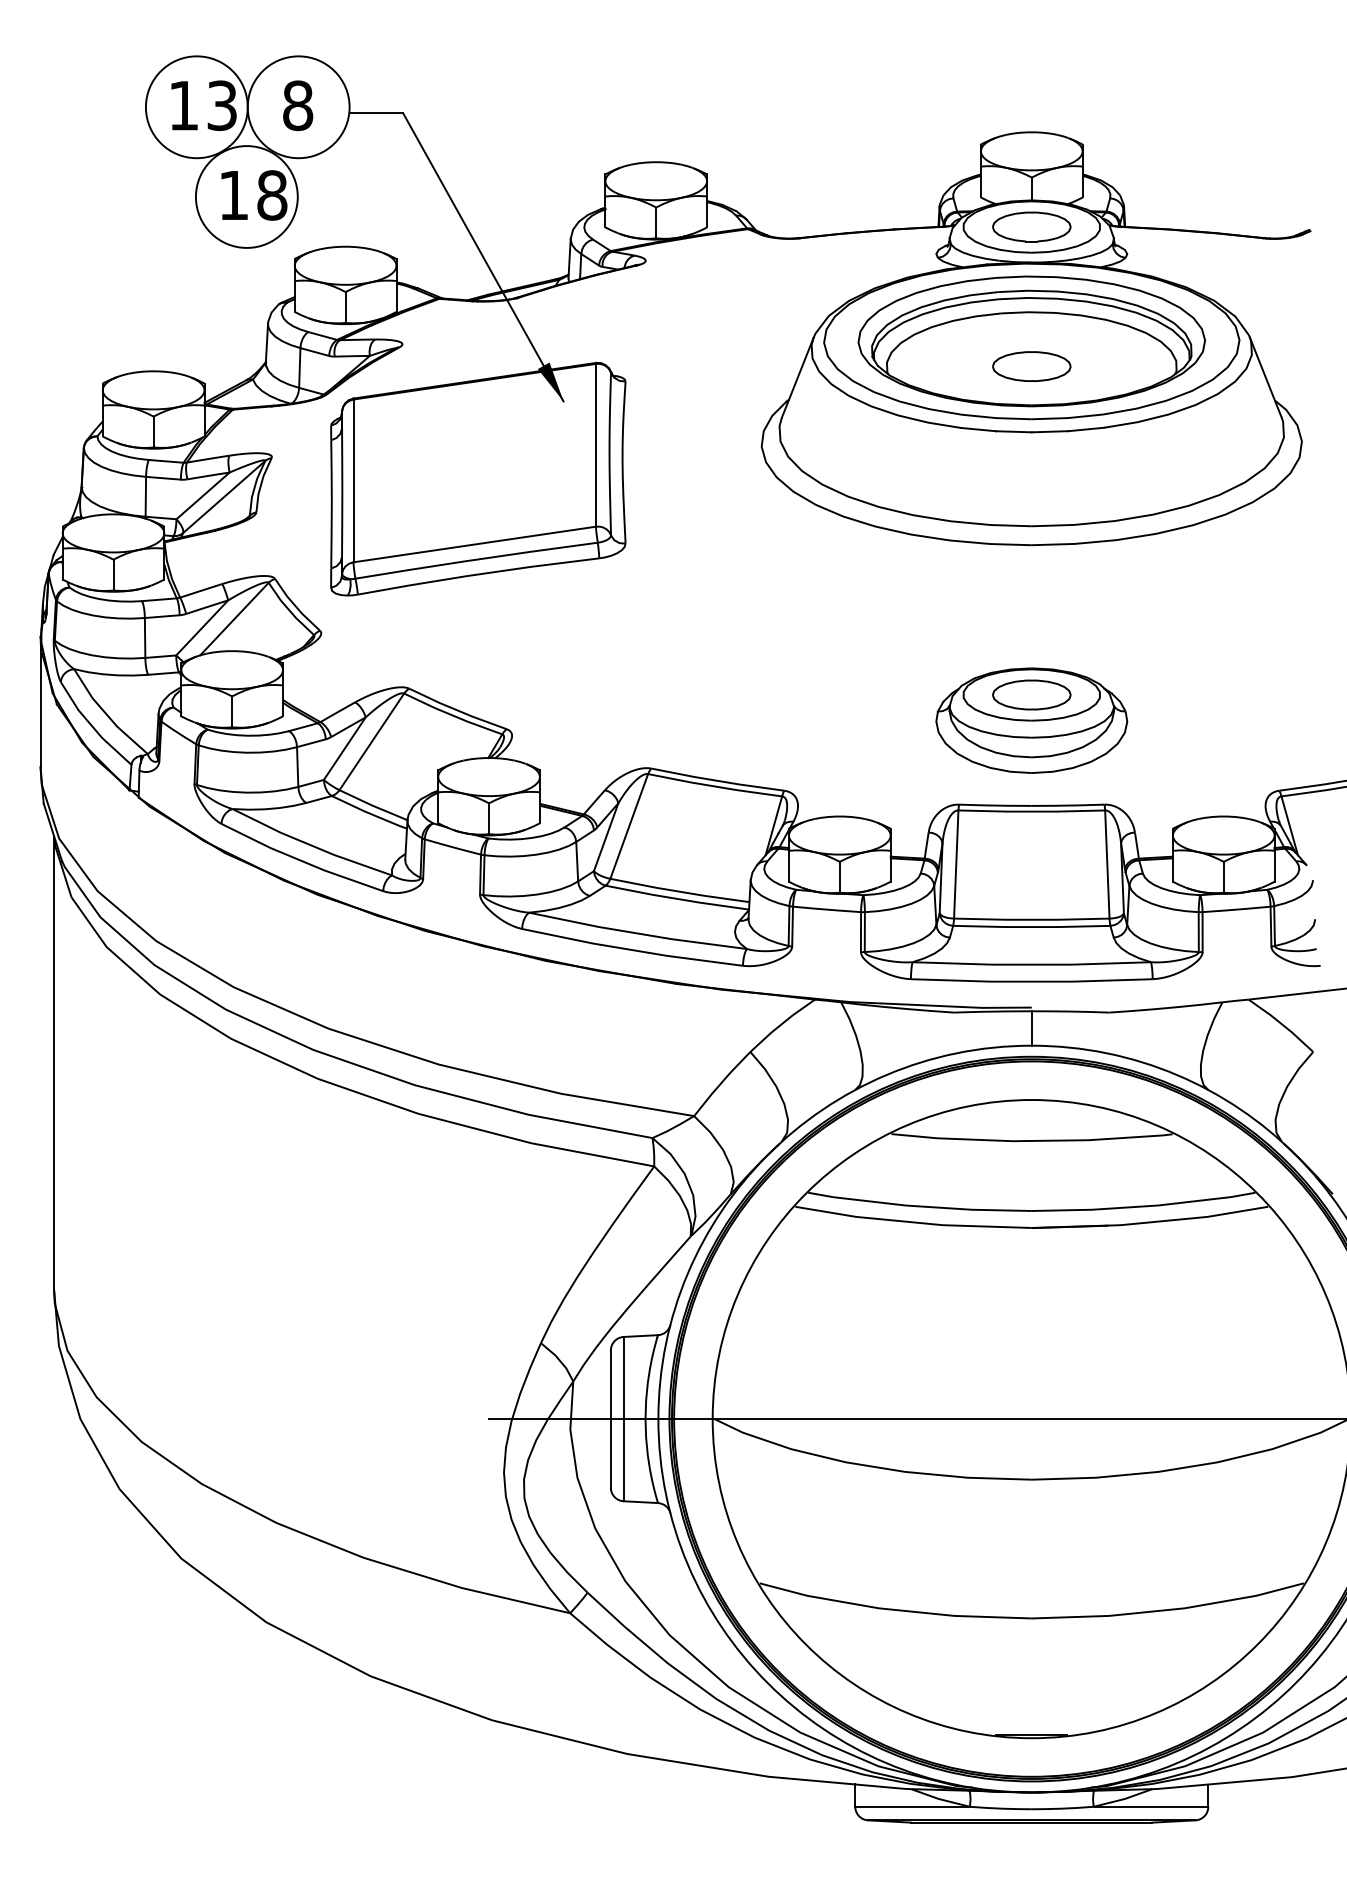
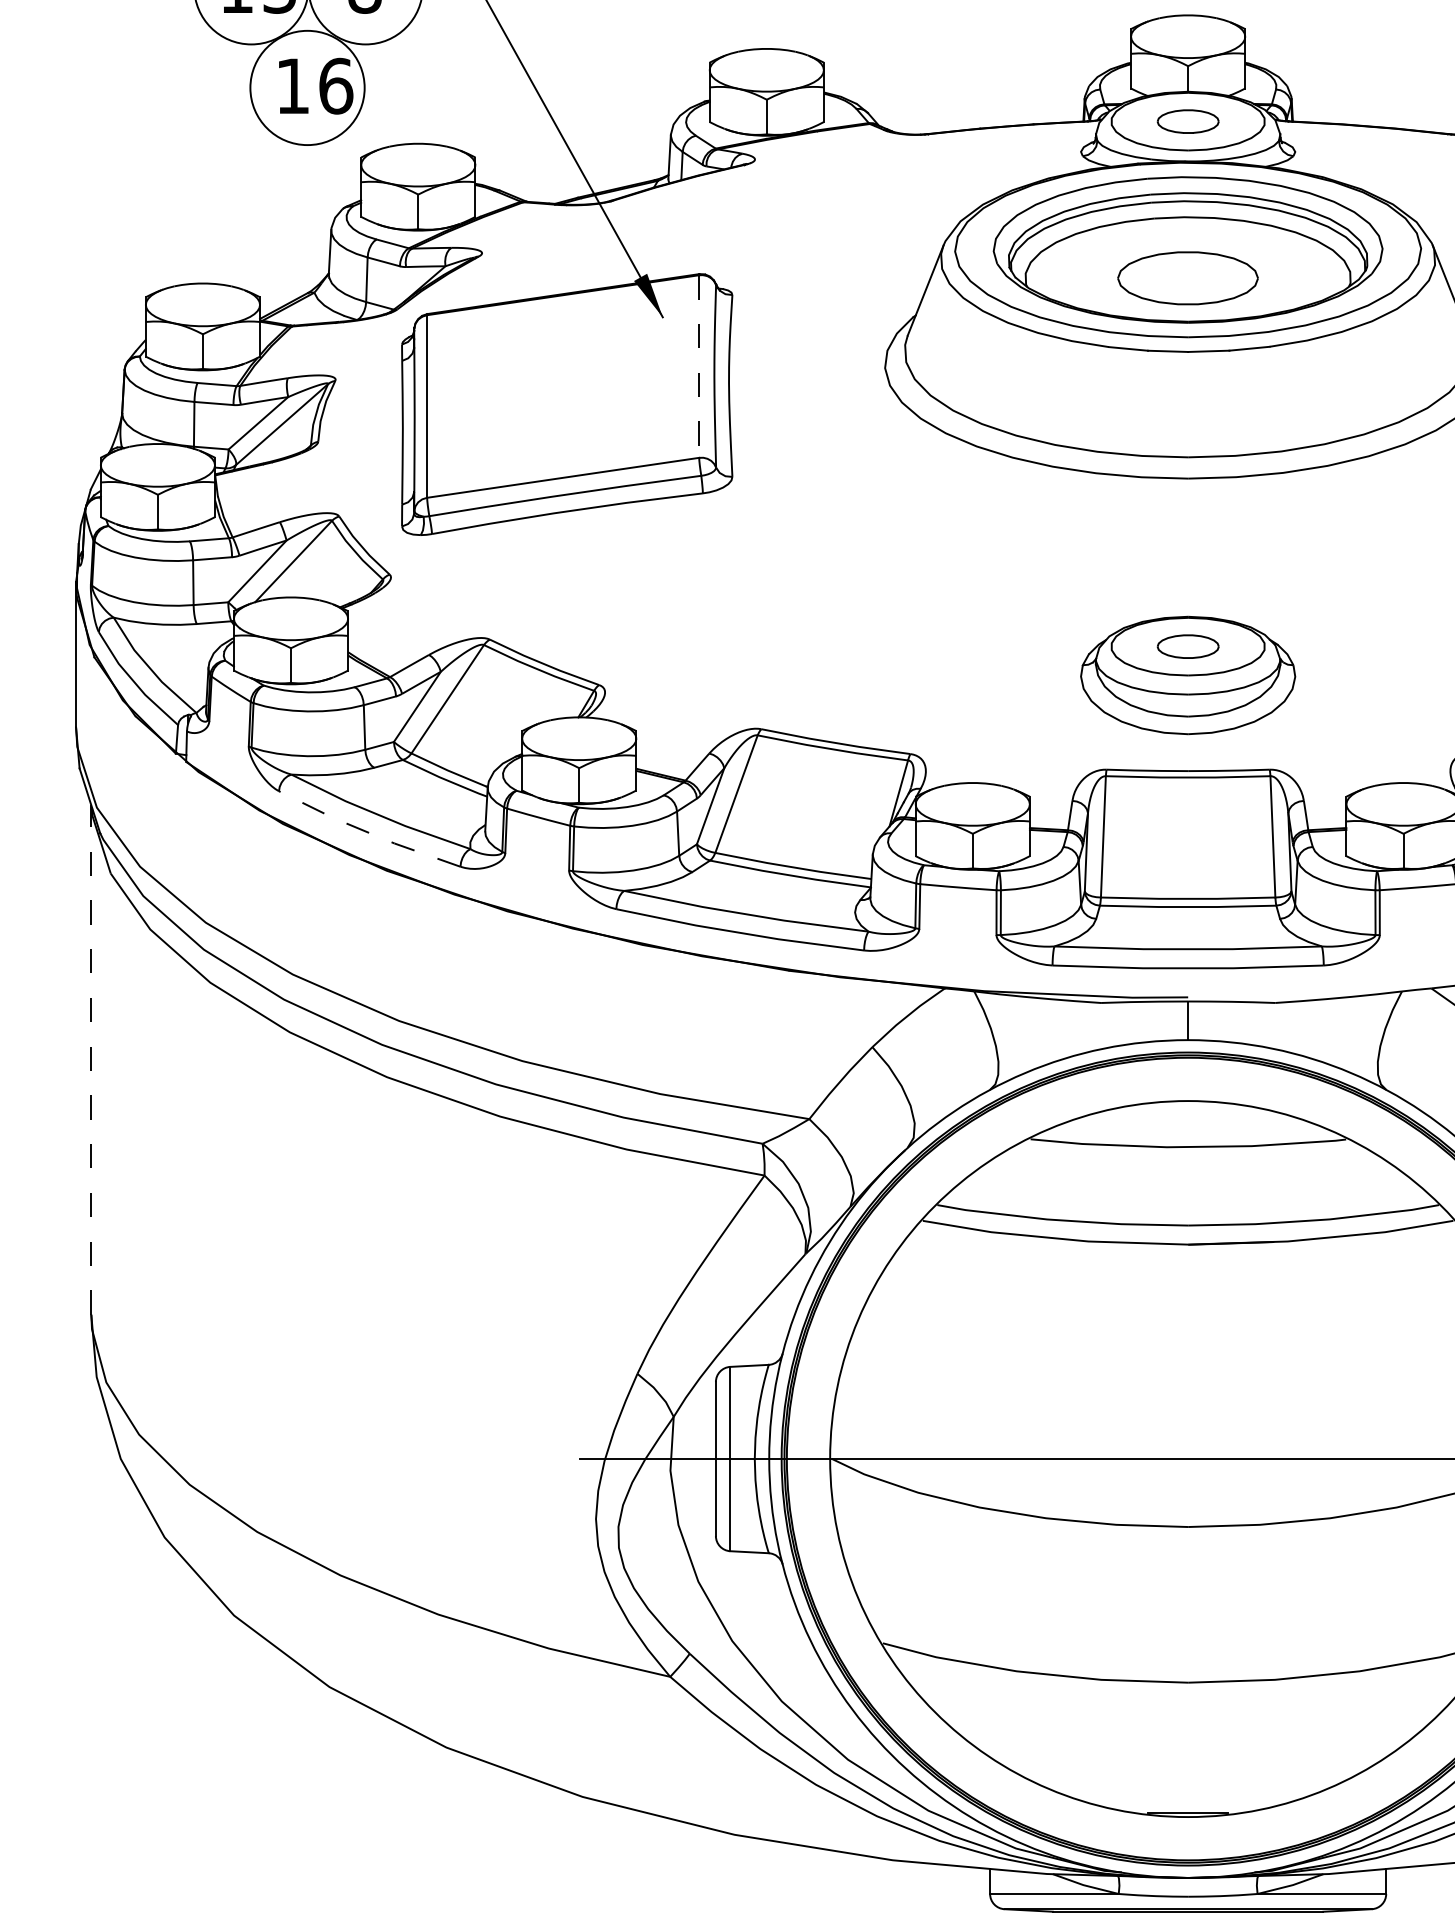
text: (272, 195) -> (336, 86), 18 -> 16
part: (1031, 226) -> (1187, 121), size x0.7
part: (1031, 366) -> (1187, 278), size x1.6
line: (595, 445) -> (698, 366), solid -> dashed
part: (1031, 694) -> (1187, 646), size x0.7
line: (300, 860) -> (367, 832), solid -> dashed
line: (54, 1062) -> (91, 1058), solid -> dashed

